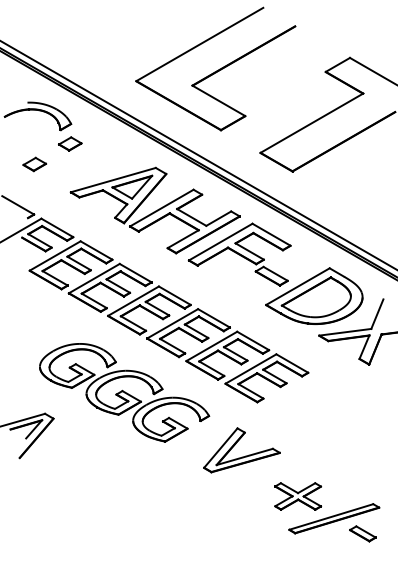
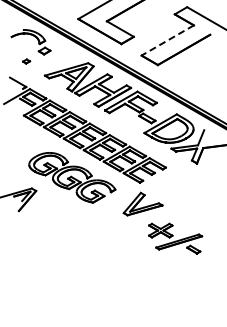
line: (311, 123) -> (167, 40), solid -> dashed
part: (34, 164) -> (26, 61), size x0.6
part: (240, 449) -> (142, 203), moved

